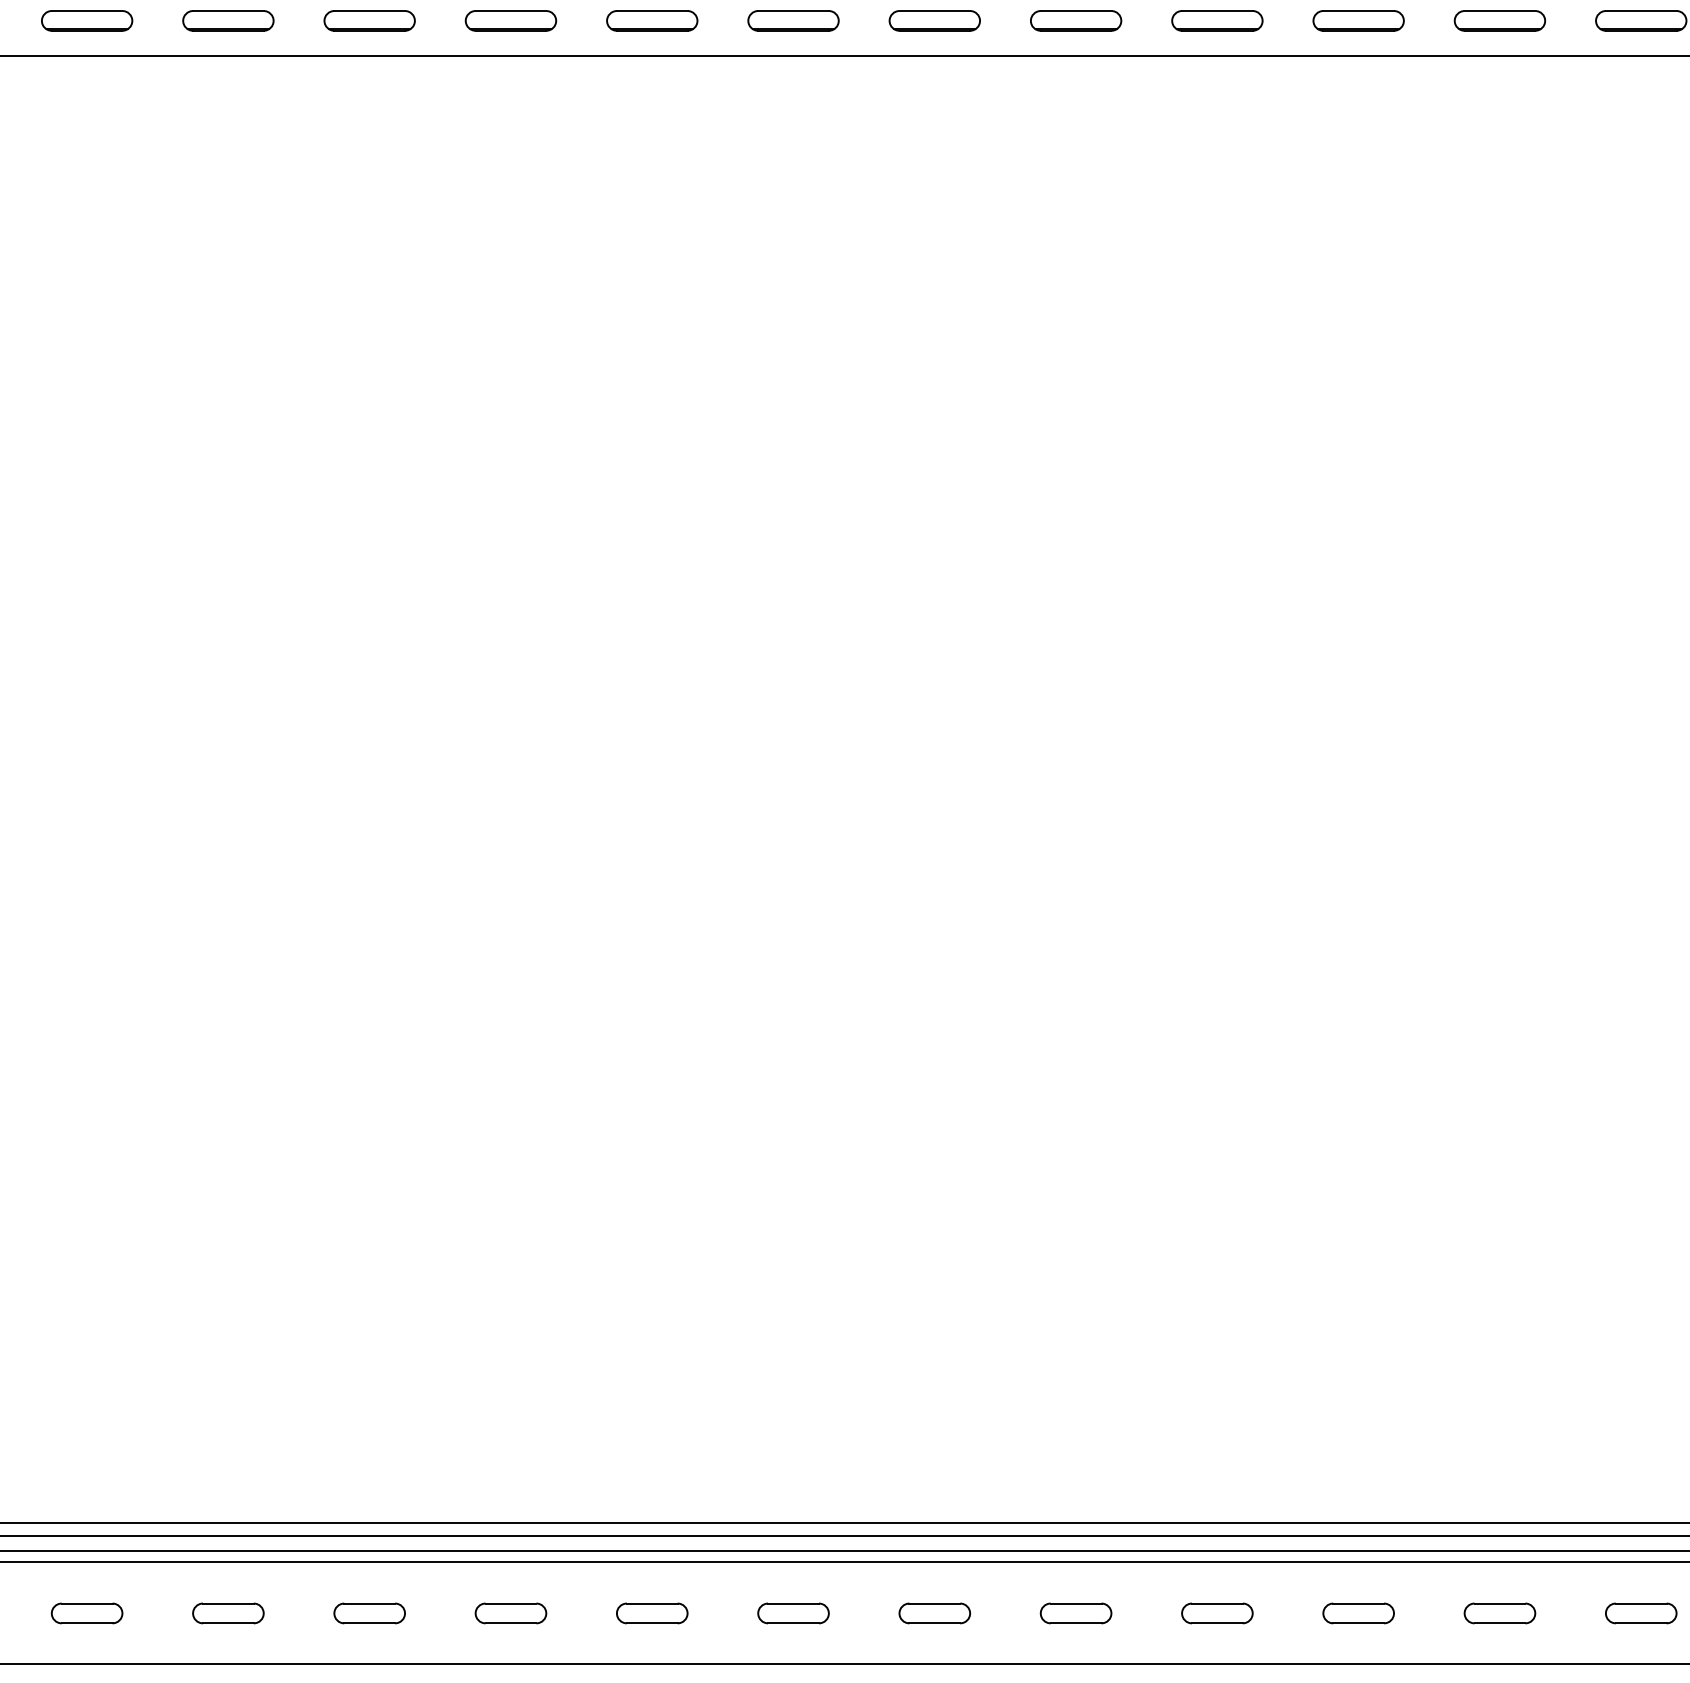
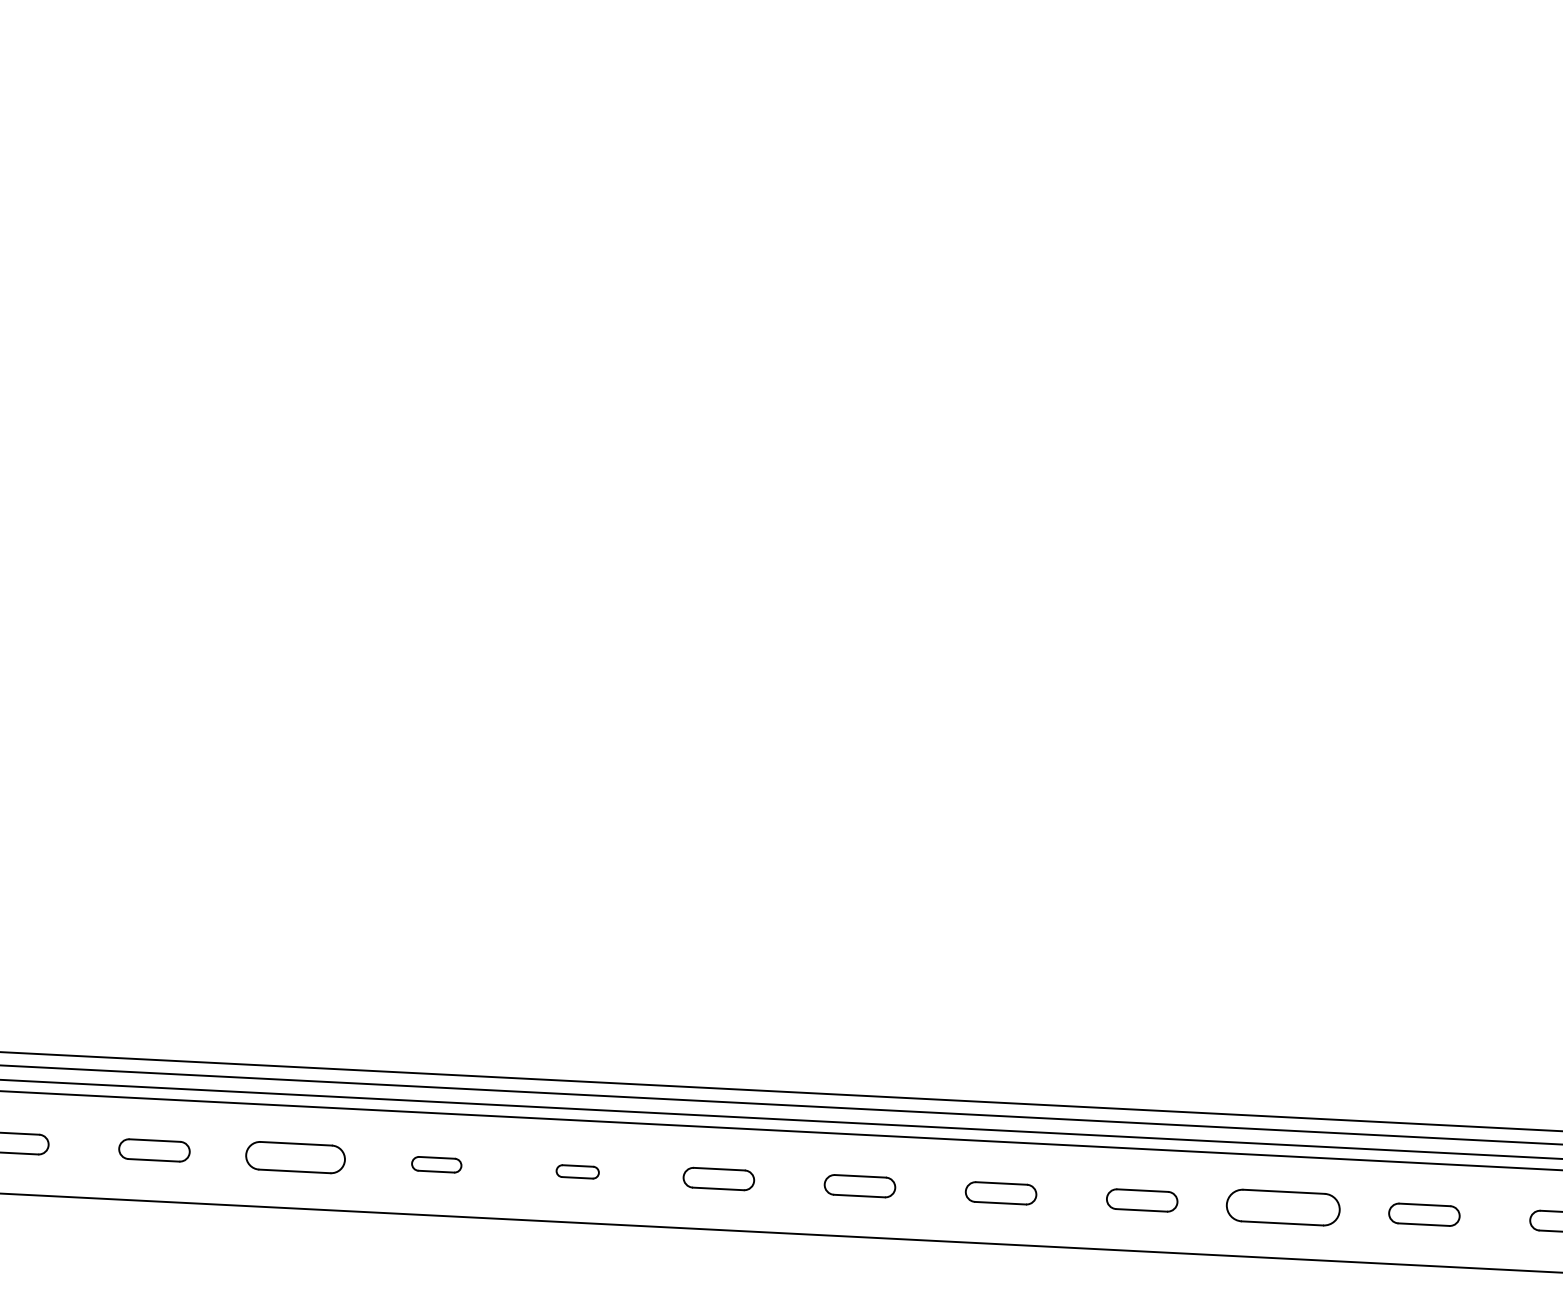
part: (510, 1613) -> (295, 1157), size x1.4
part: (652, 1613) -> (436, 1164), size x0.7
part: (793, 1613) -> (577, 1171), size x0.6
part: (1499, 1613) -> (1282, 1207), size x1.6

